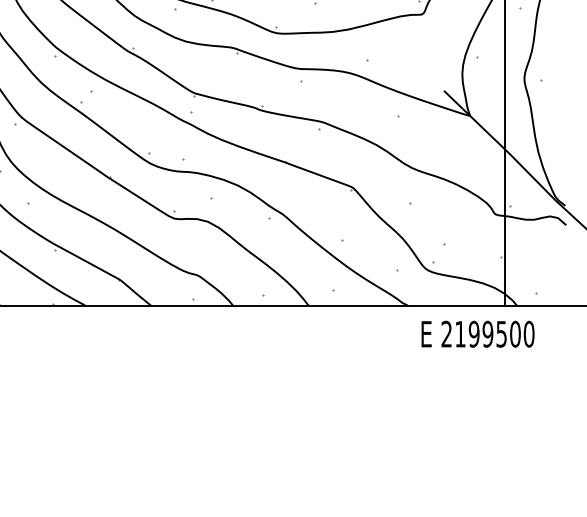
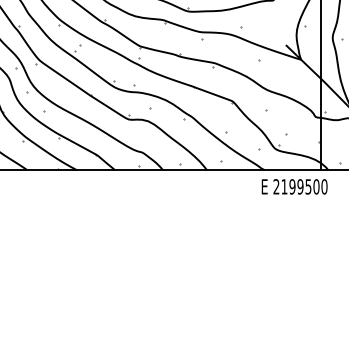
text: (477, 333) -> (294, 186), moved

